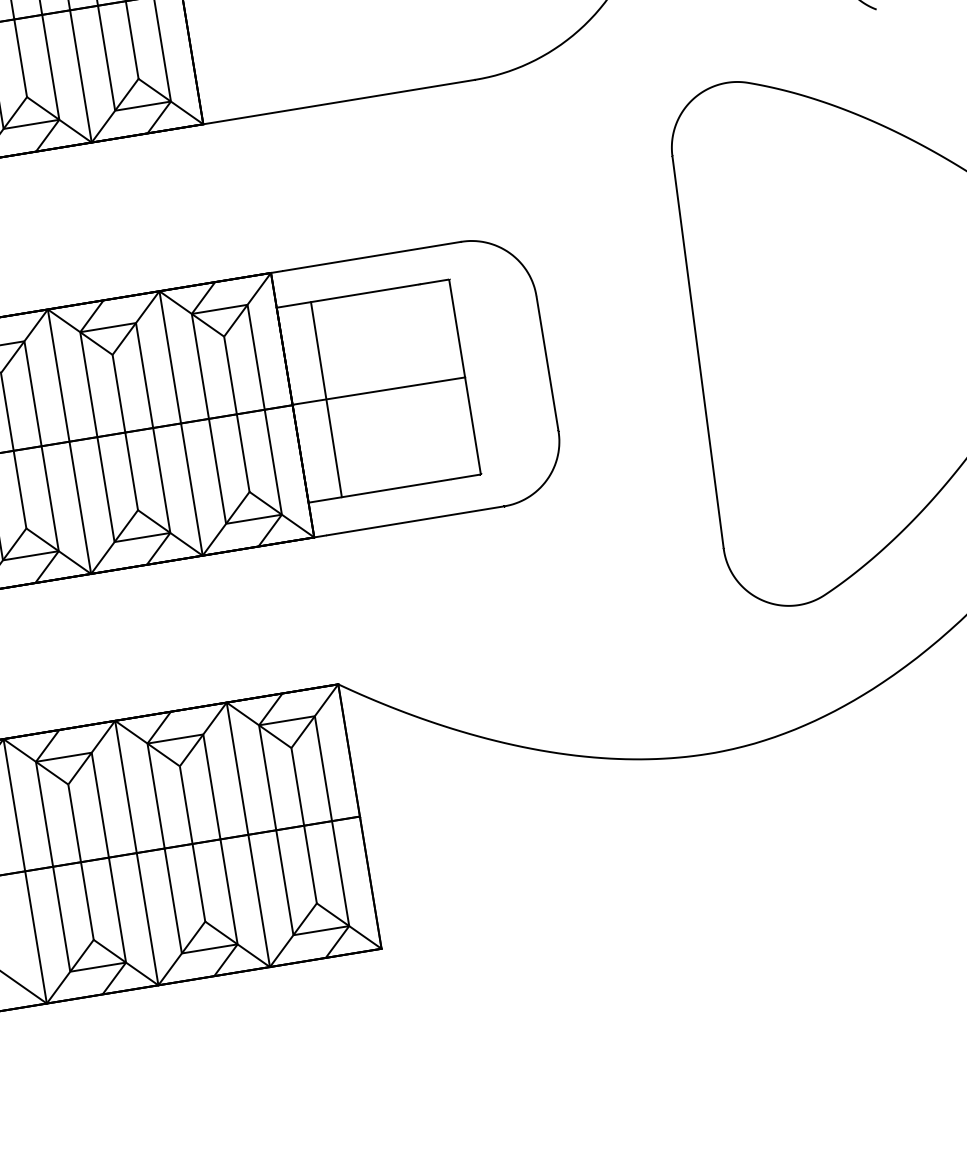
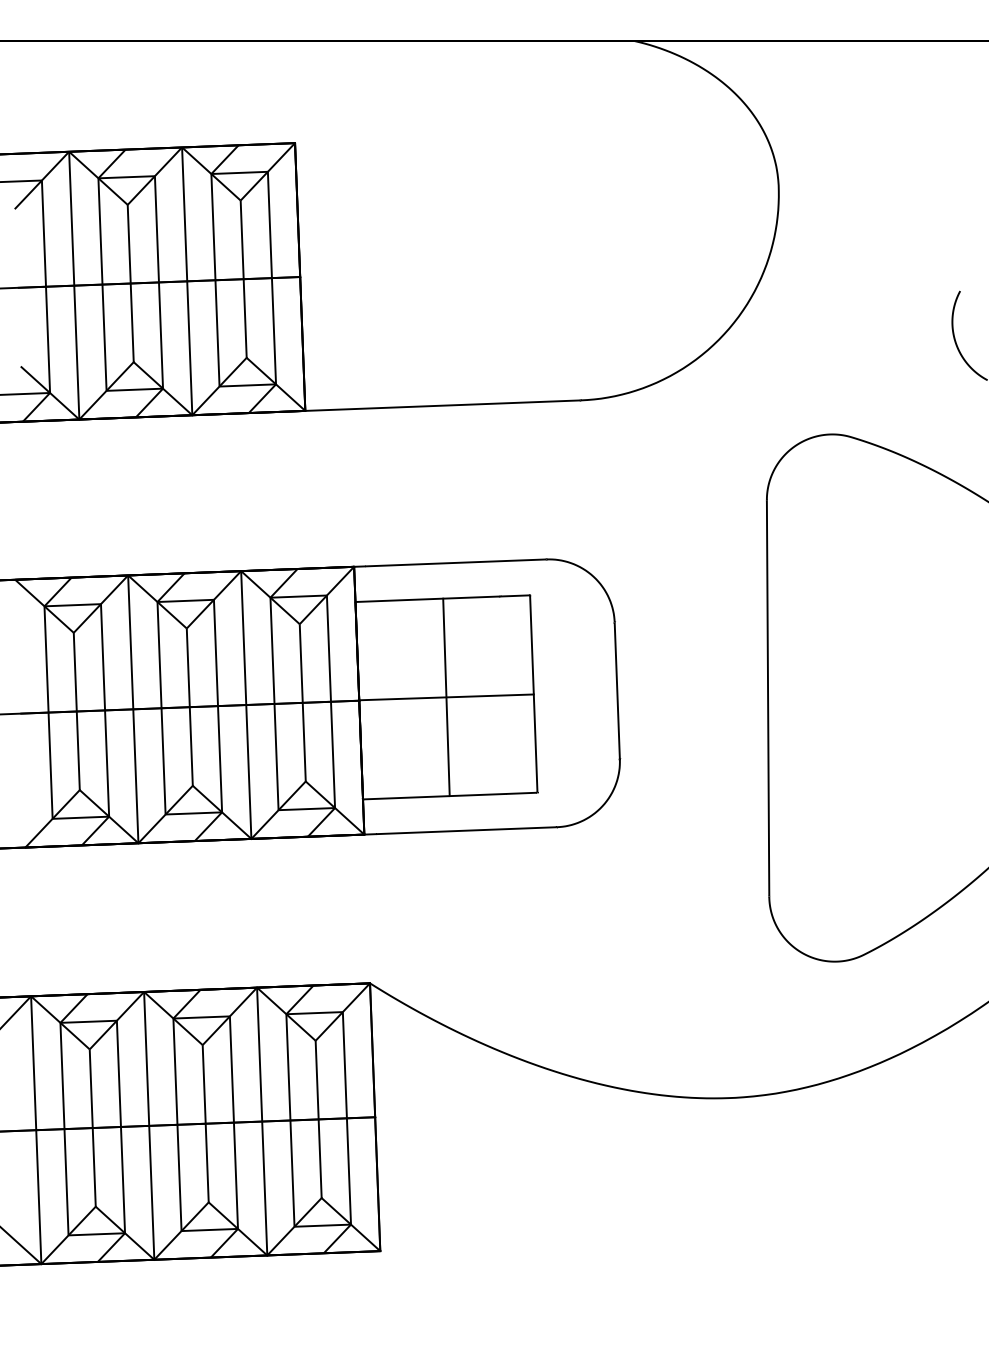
line: (326, 399) -> (446, 697), moved

